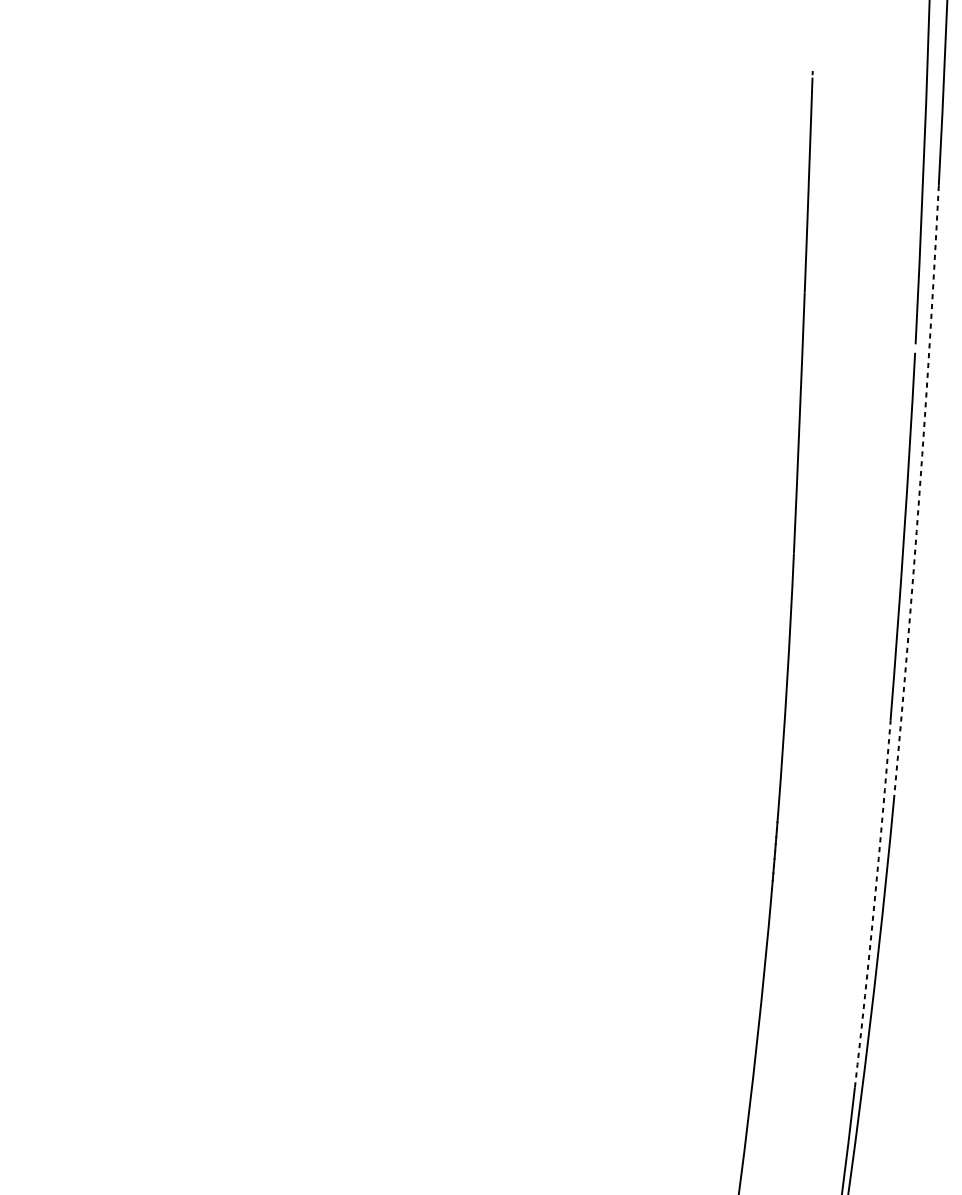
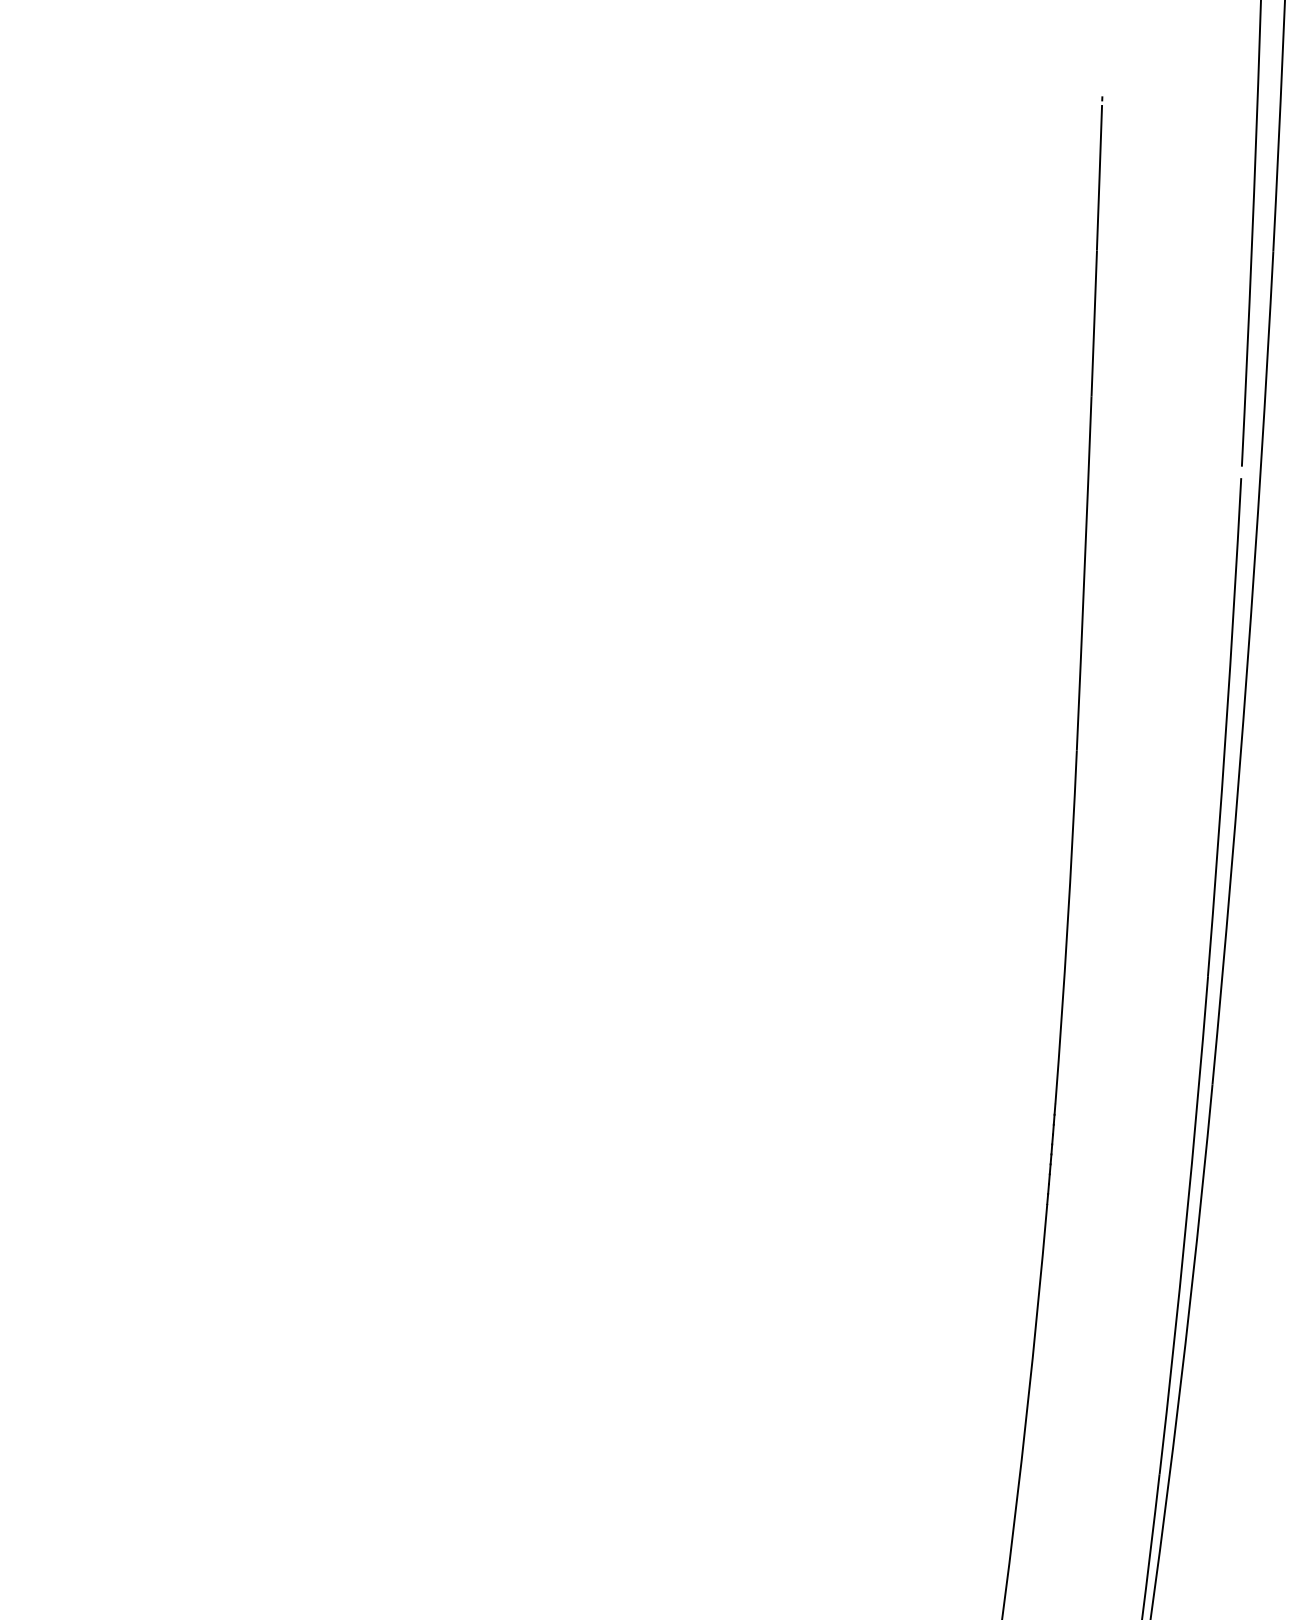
arc: (919, 493) -> (1247, 668), dashed -> solid
arc: (874, 903) -> (1185, 1225), dashed -> solid

